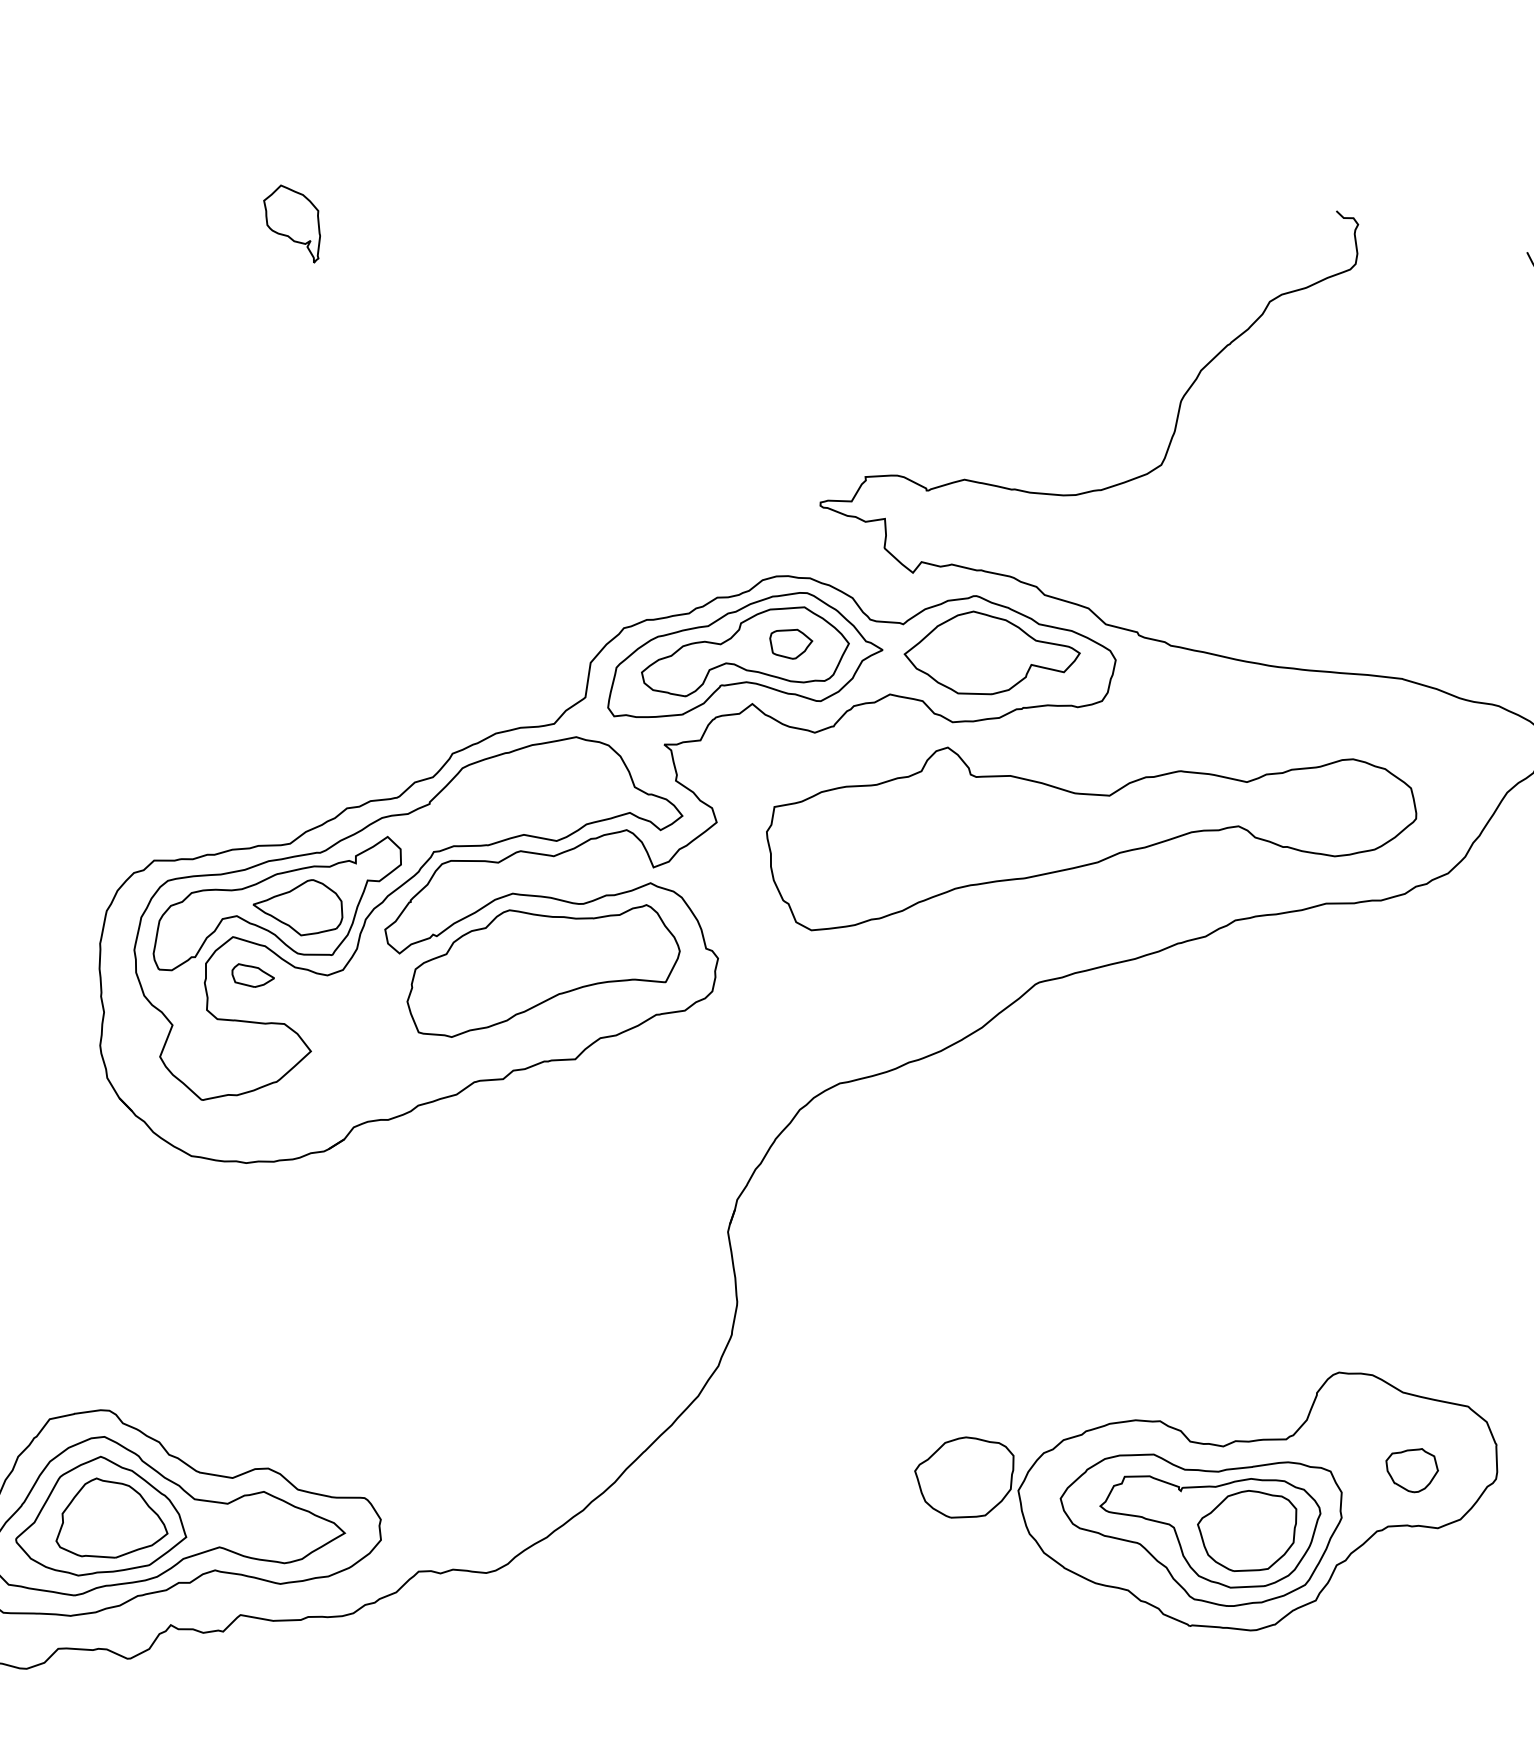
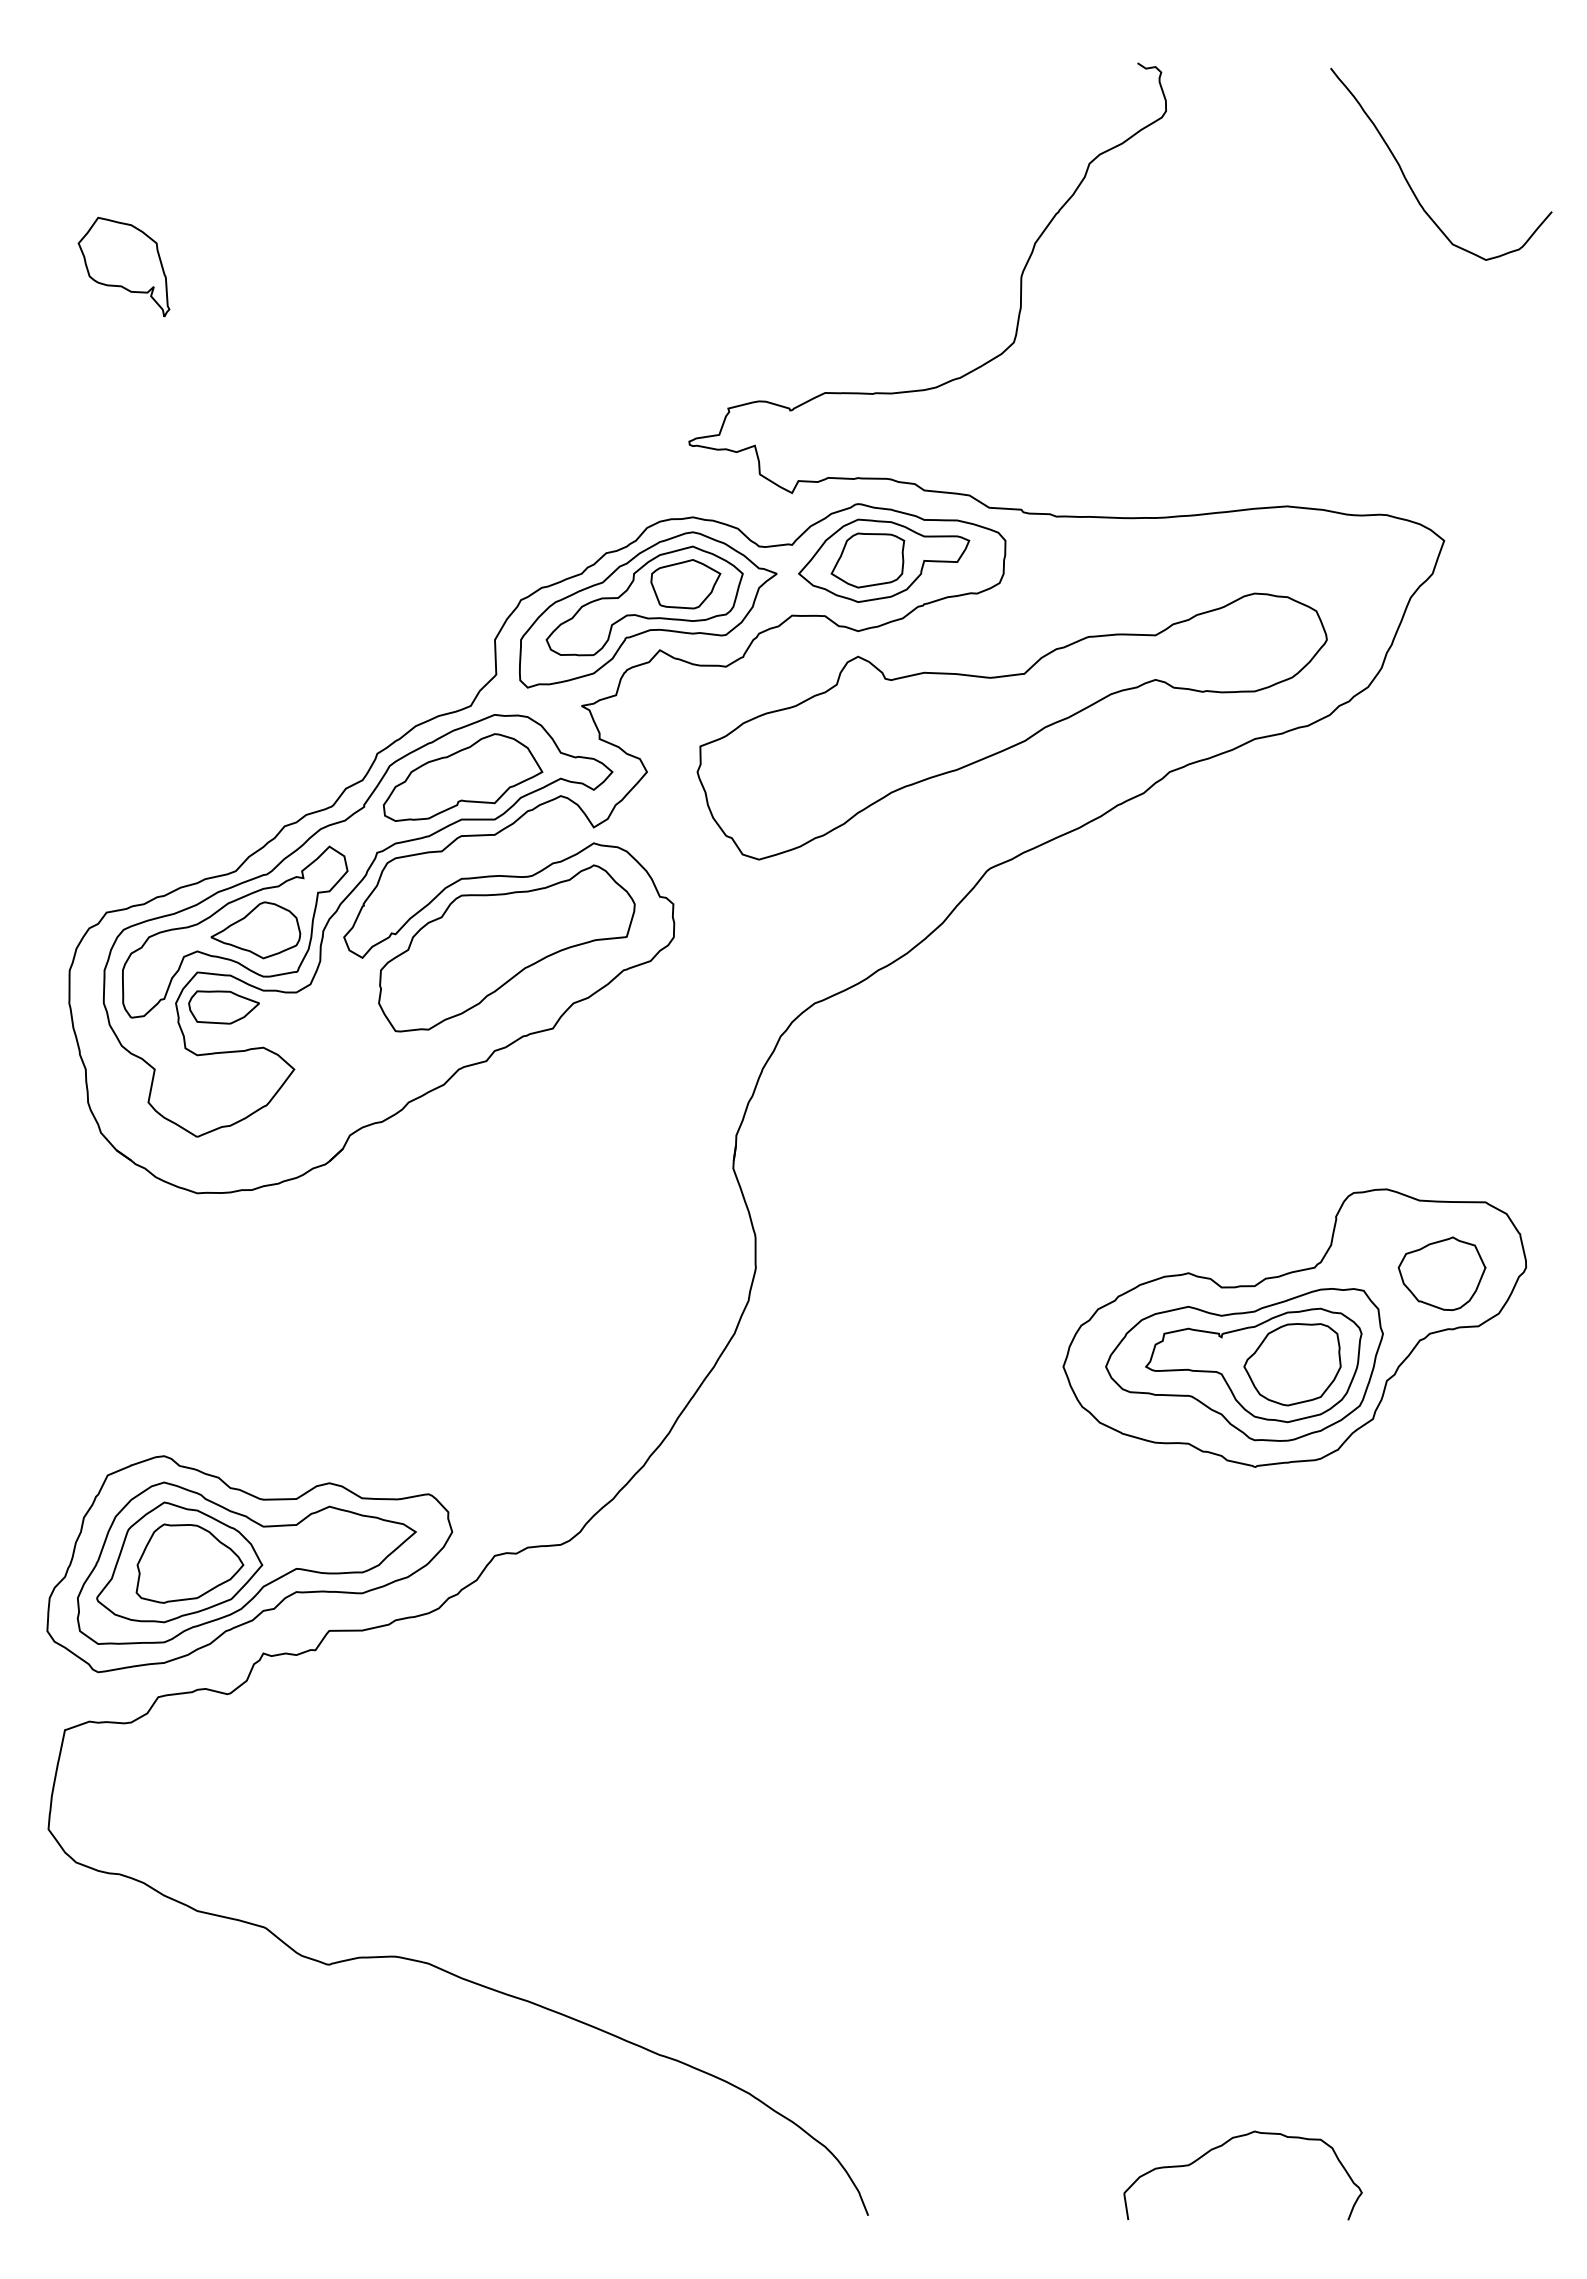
part: (292, 222) -> (123, 266), size x1.43
part: (790, 643) -> (685, 584), size x1.67
part: (975, 653) -> (867, 560), added
part: (532, 793) -> (462, 777), added
part: (252, 976) -> (223, 1007), size x1.67
part: (1411, 1468) -> (1441, 1273), size x1.67
part: (963, 1477) -> (1007, 1364), removed

